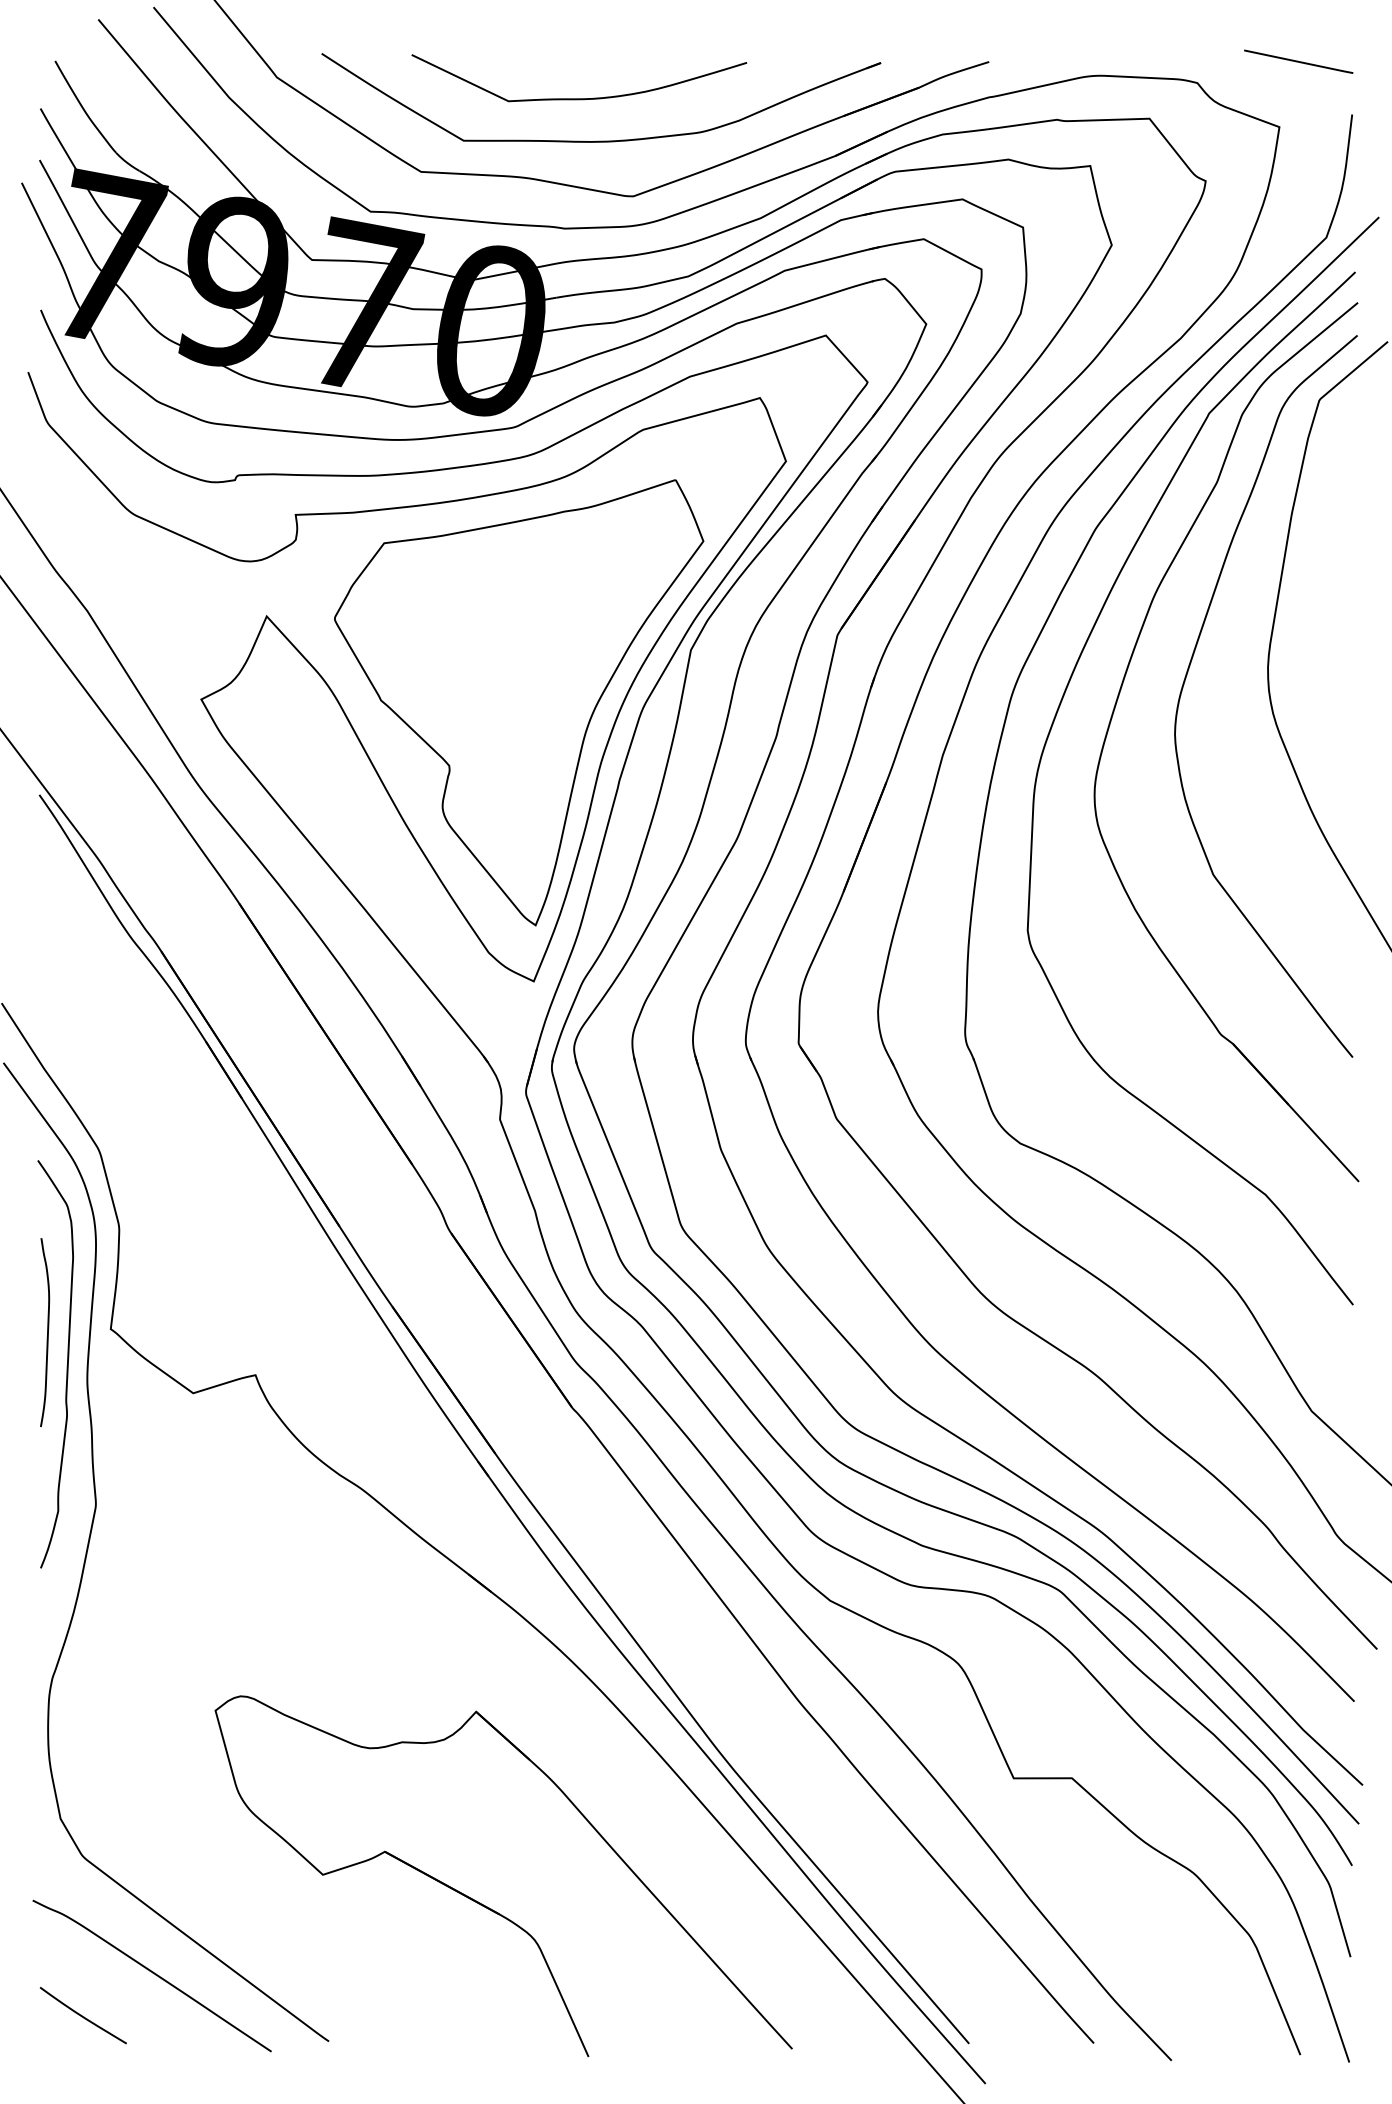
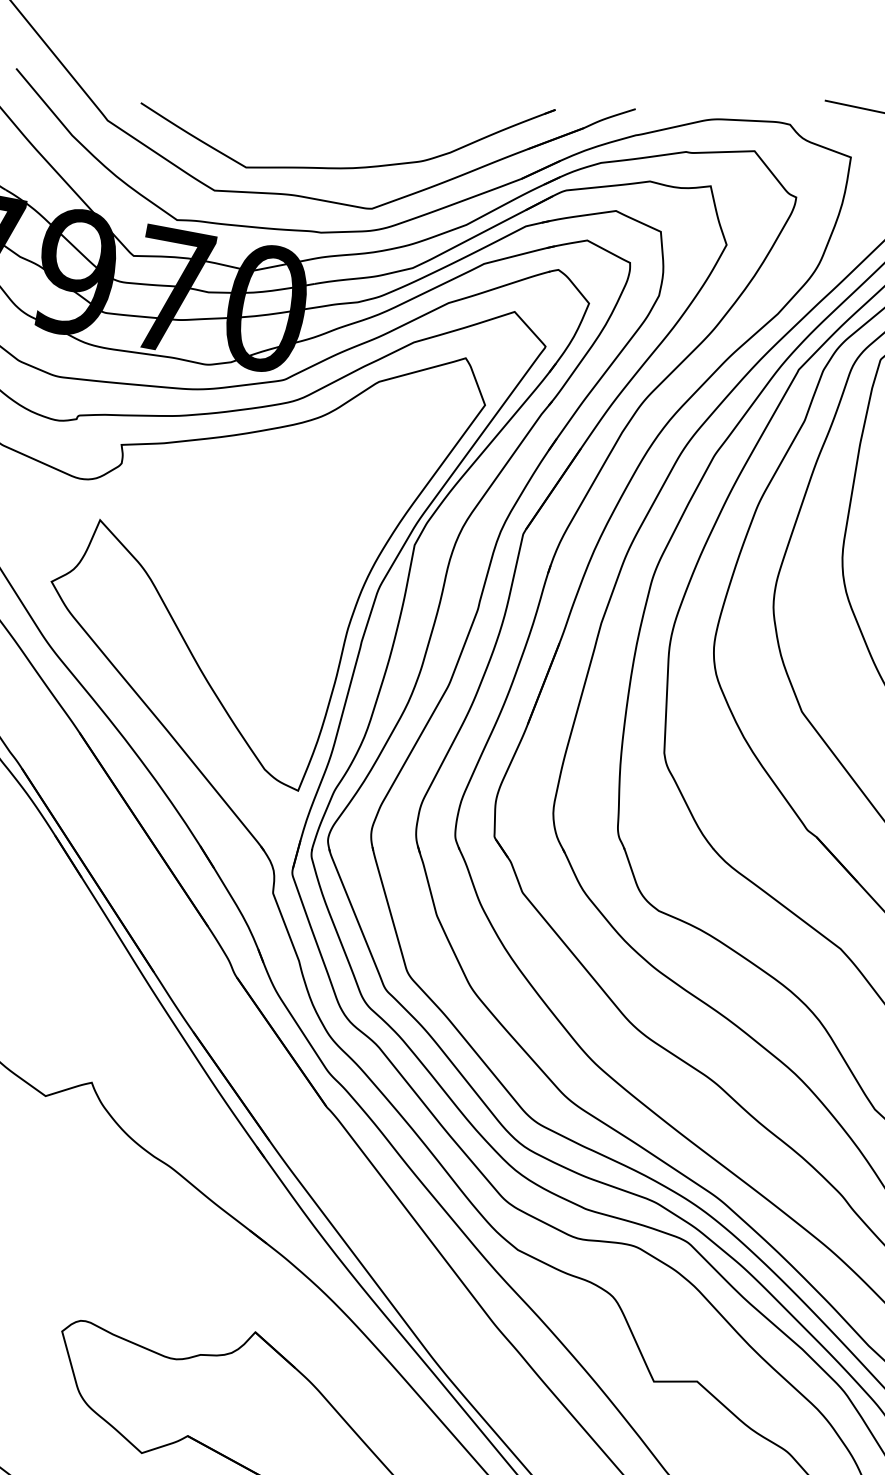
curve: (579, 98) -> (332, 136), removed
part: (519, 702) -> (287, 584), removed

